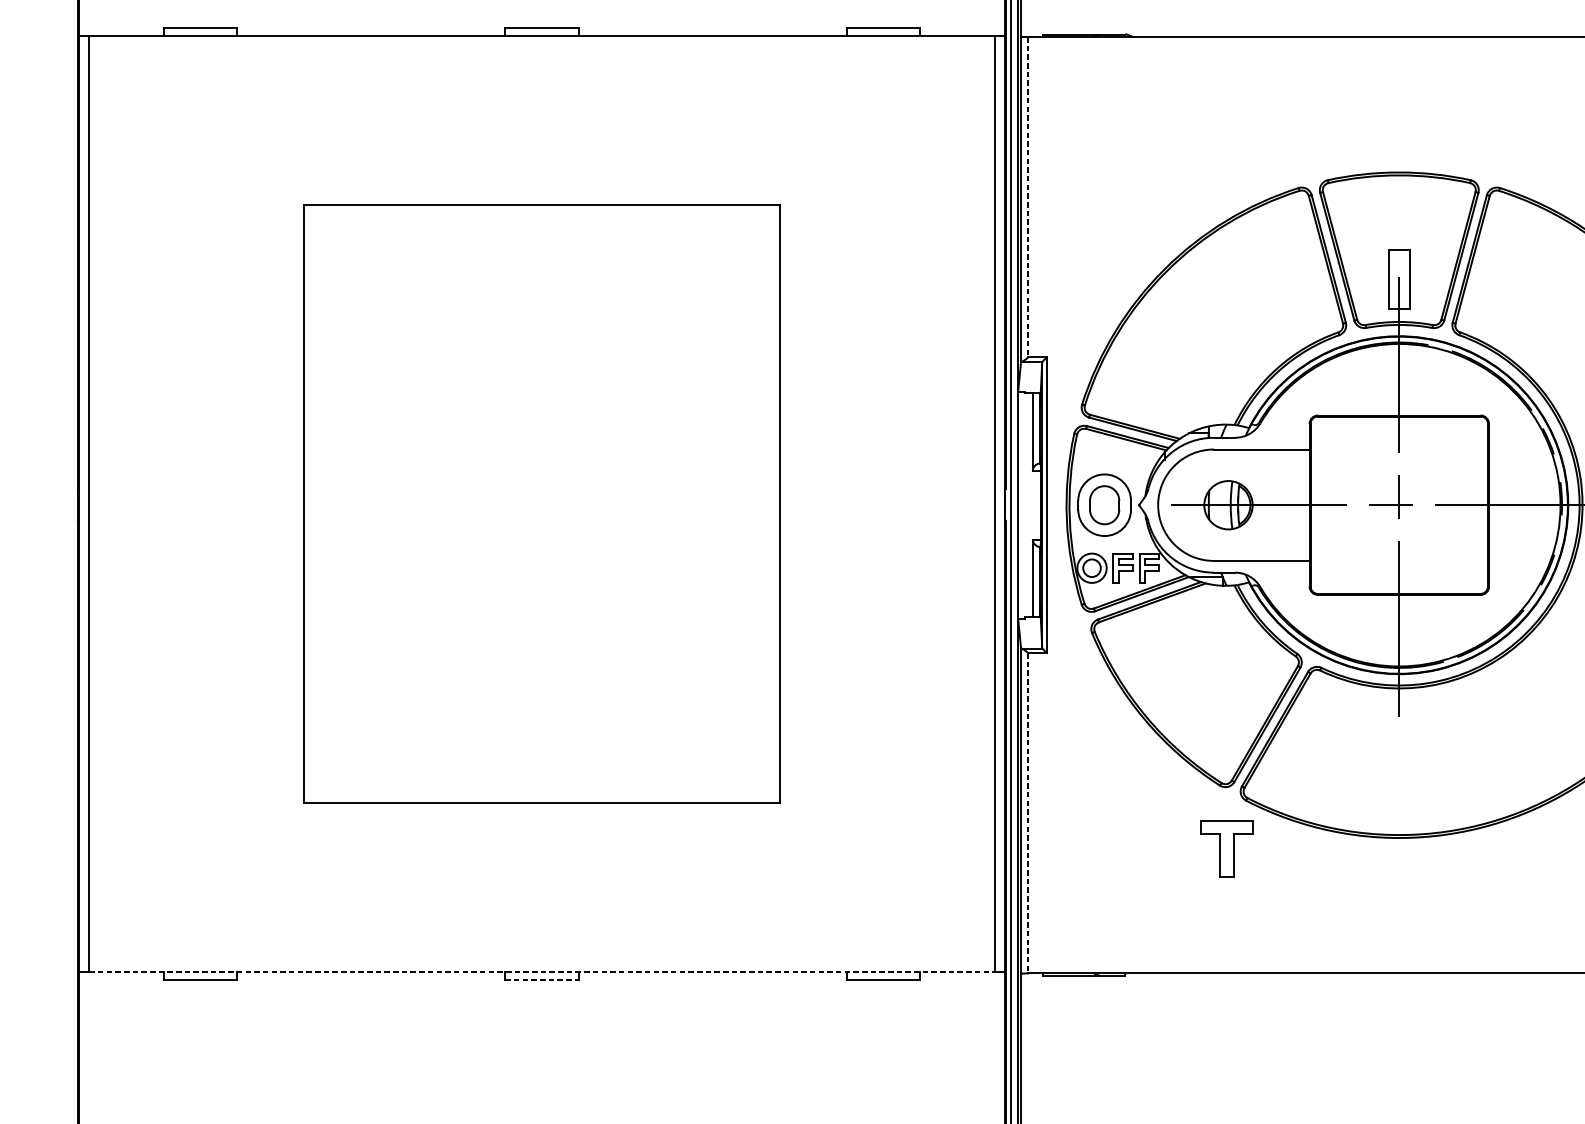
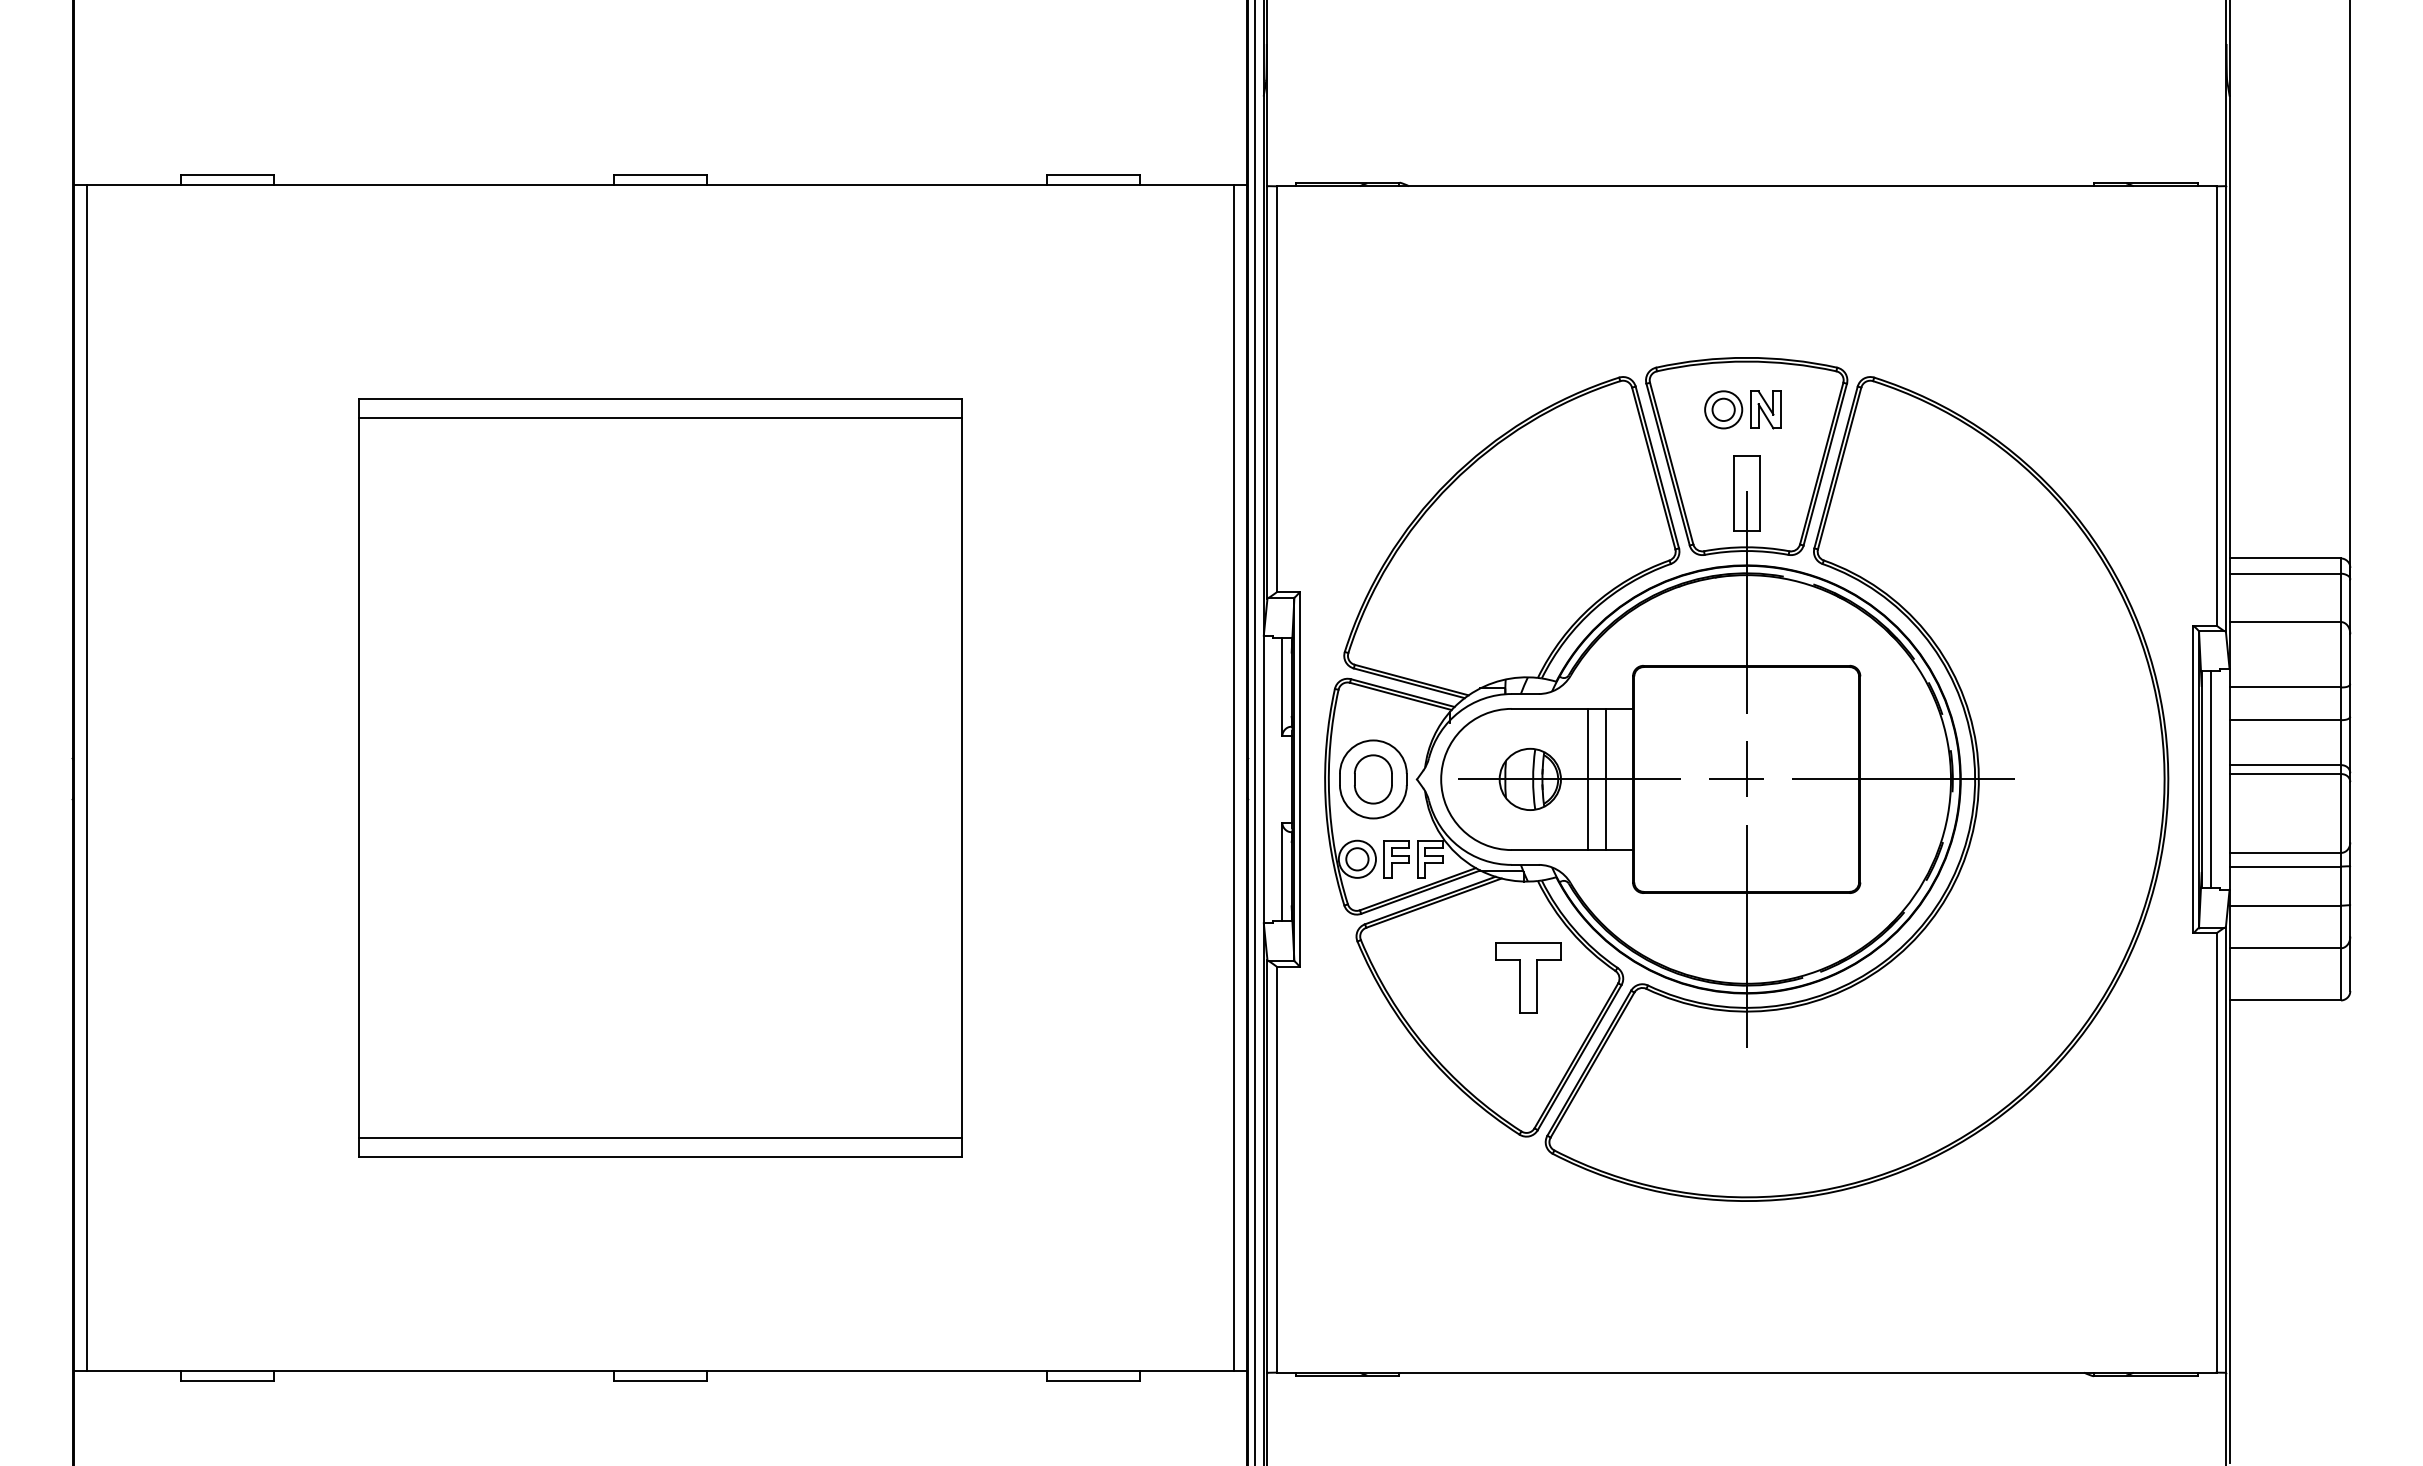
line: (1028, 197) -> (1276, 389), dashed -> solid
part: (1395, 213) -> (1742, 409), added
line: (541, 219) -> (660, 417), added
line: (1273, 505) -> (1587, 779), added
line: (1288, 505) -> (1606, 779), added
line: (541, 788) -> (660, 1138), added
line: (1028, 813) -> (1276, 1169), dashed -> solid
part: (1227, 848) -> (1528, 977), moved
line: (541, 972) -> (660, 1371), dashed -> solid
line: (541, 979) -> (660, 1380), dashed -> solid

